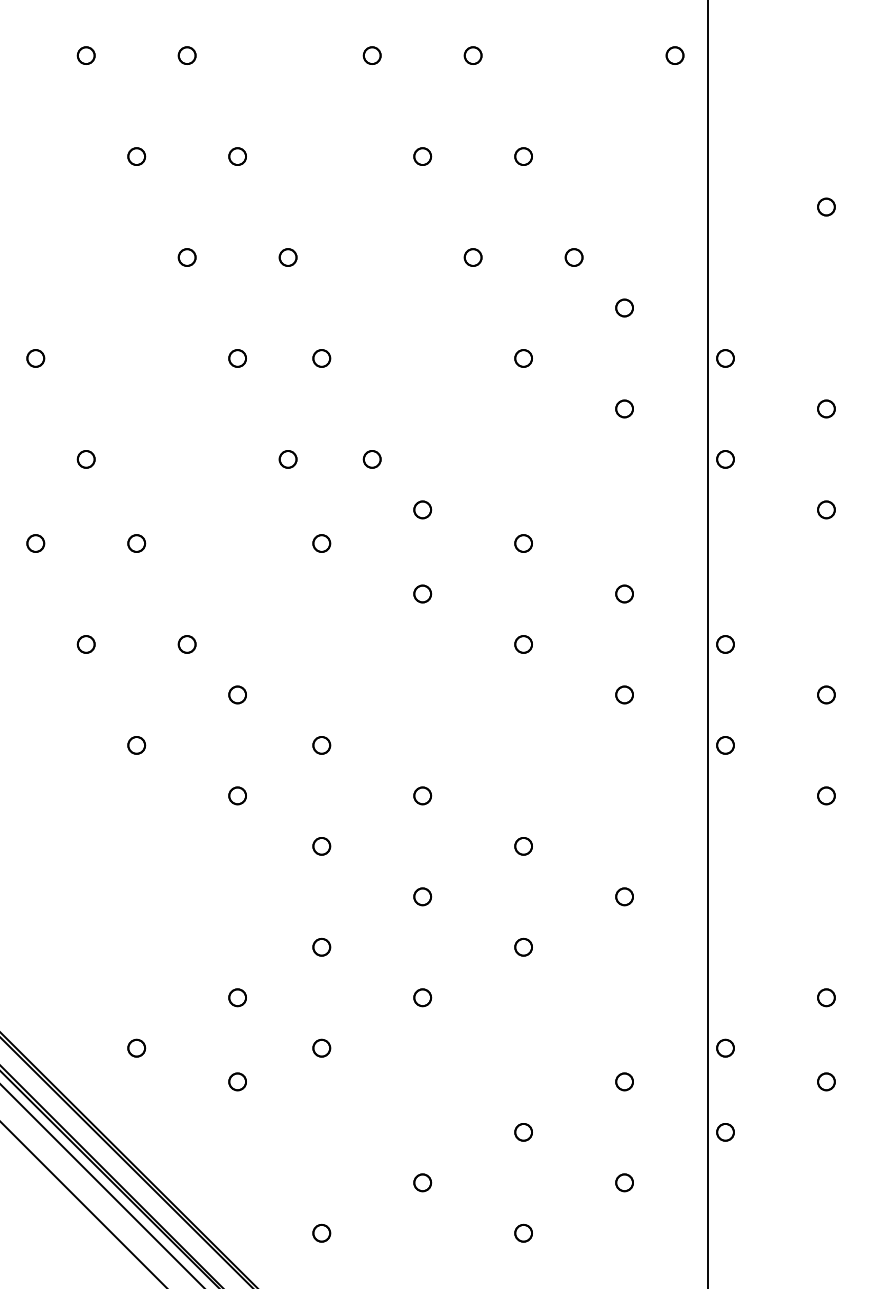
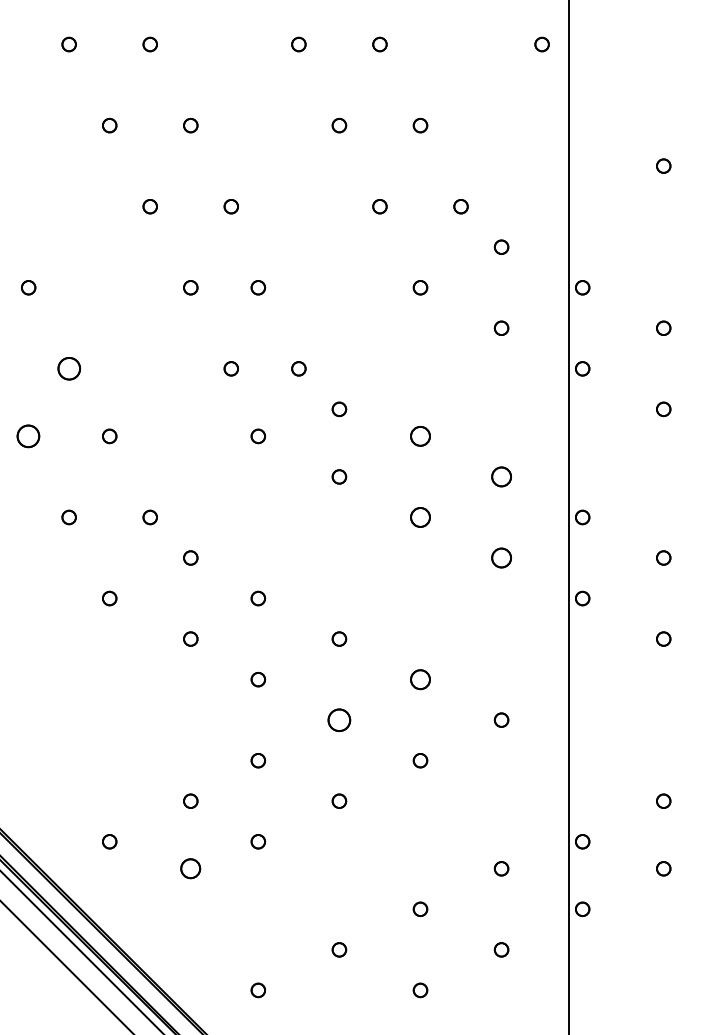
part: (85, 458) -> (68, 368), size x1.6
part: (35, 543) -> (28, 436), size x1.6
part: (523, 543) -> (420, 436), size x1.4
part: (624, 593) -> (501, 476), size x1.4
part: (523, 644) -> (420, 517), size x1.4
part: (624, 694) -> (501, 557), size x1.4
part: (523, 846) -> (420, 679), size x1.4
part: (422, 895) -> (339, 719), size x1.6
part: (237, 1081) -> (190, 868), size x1.4

